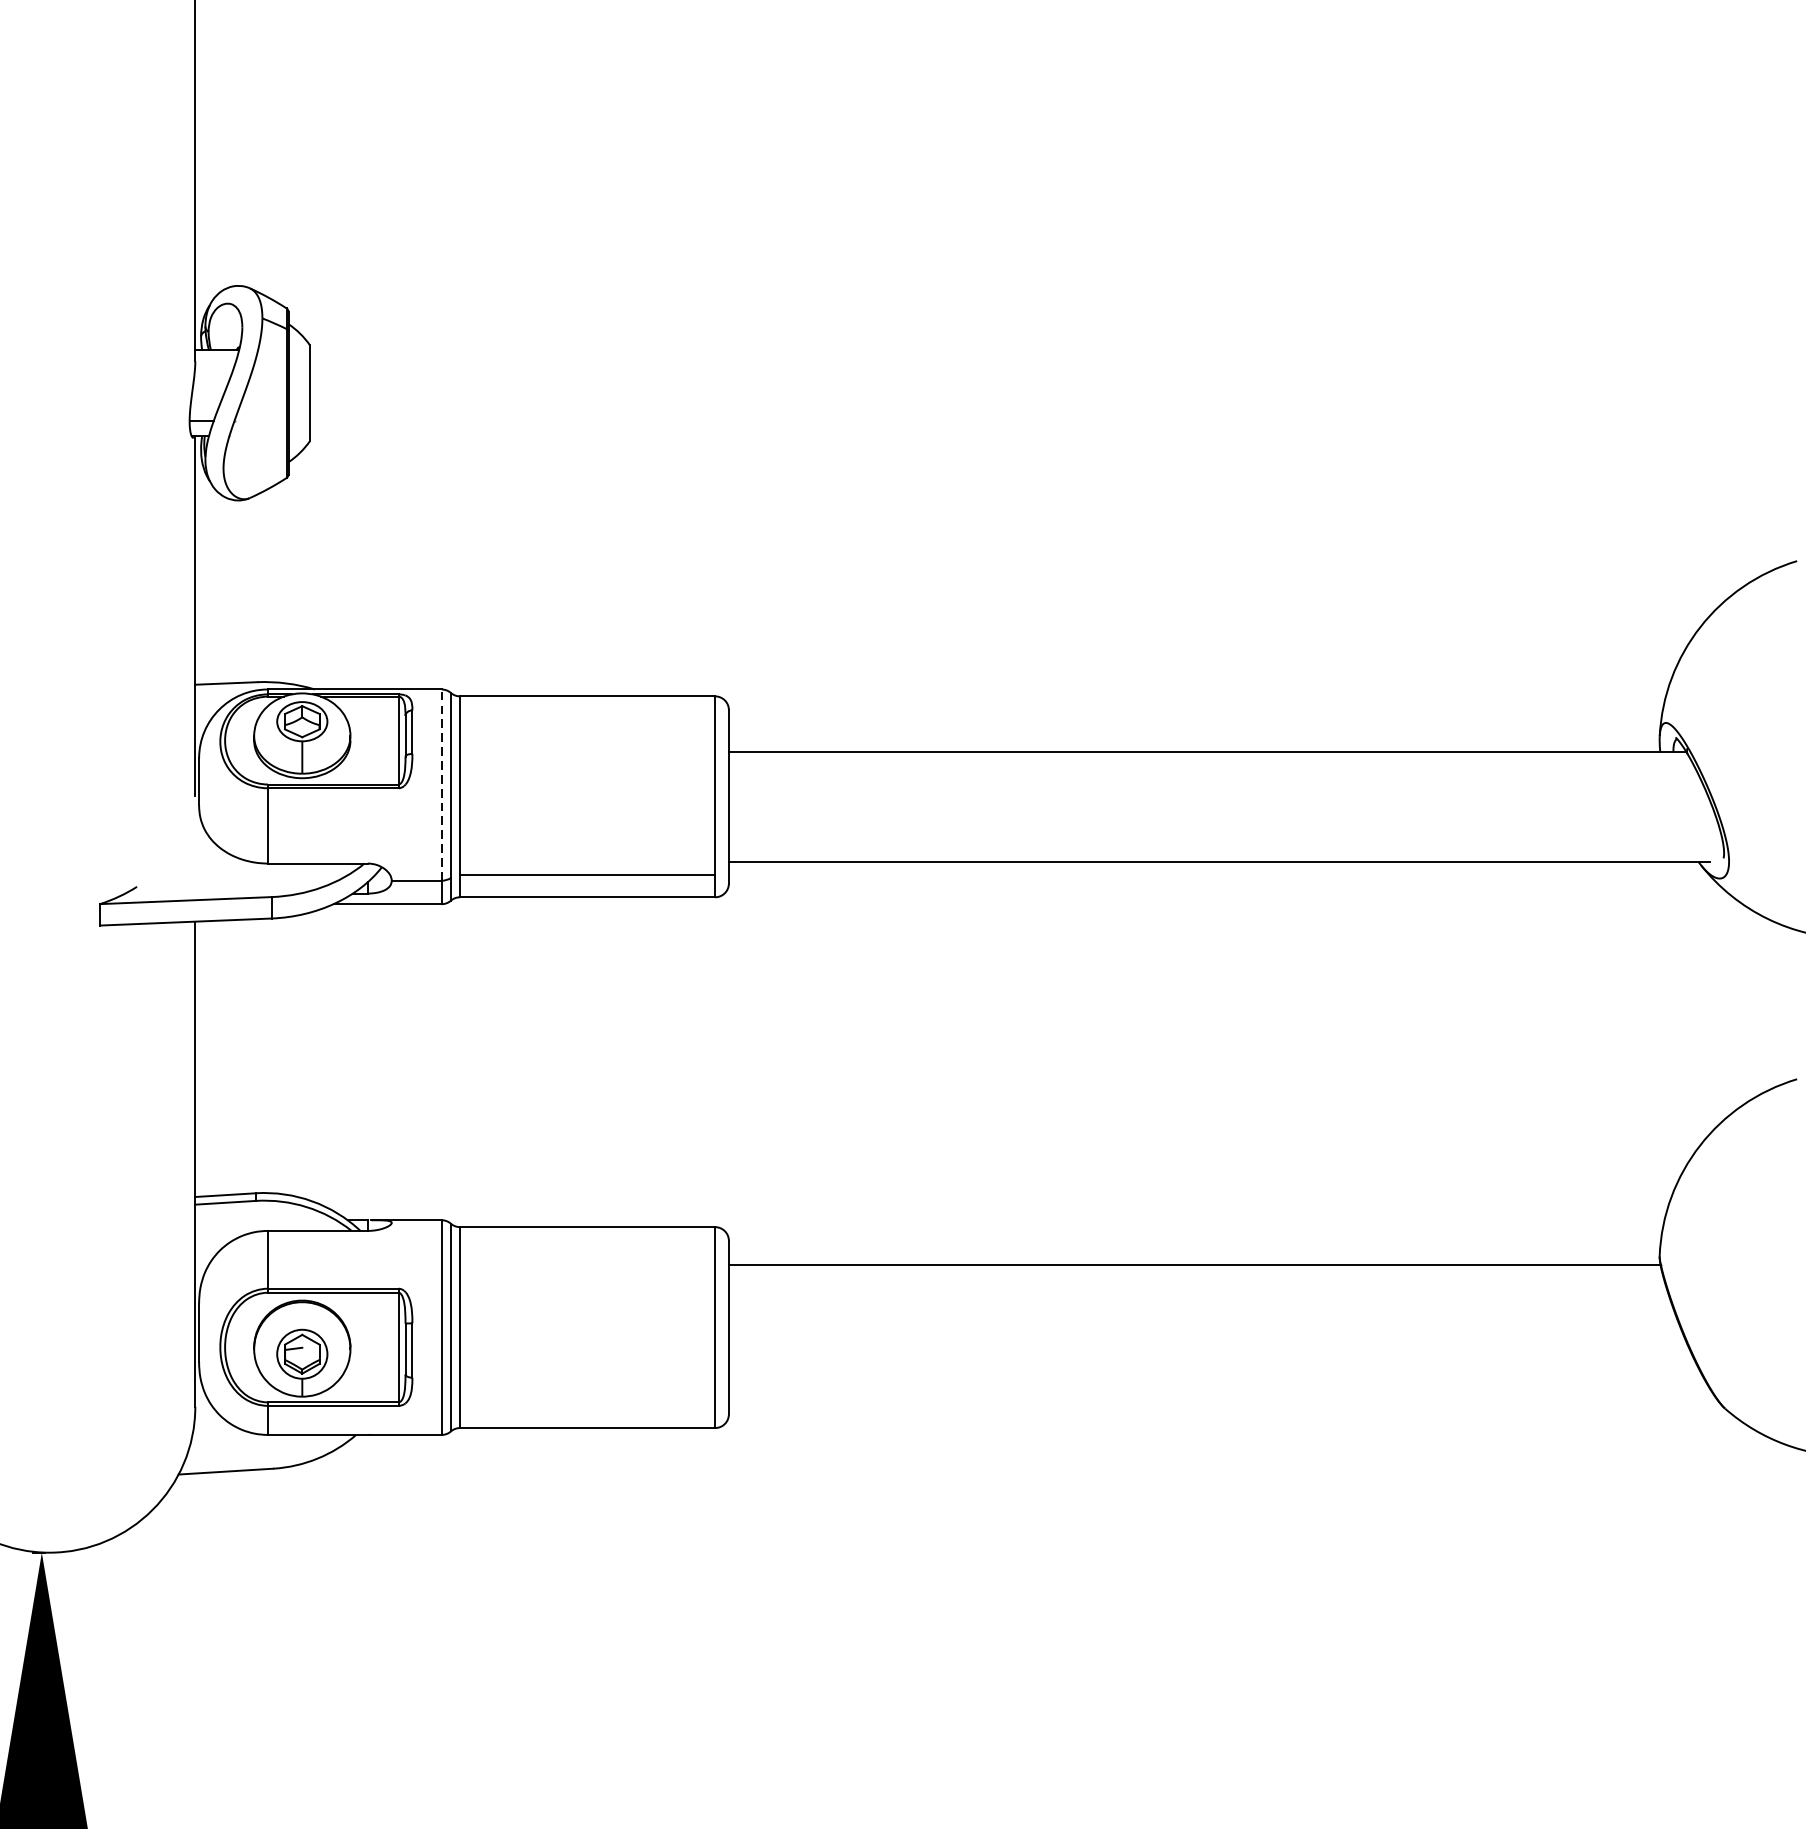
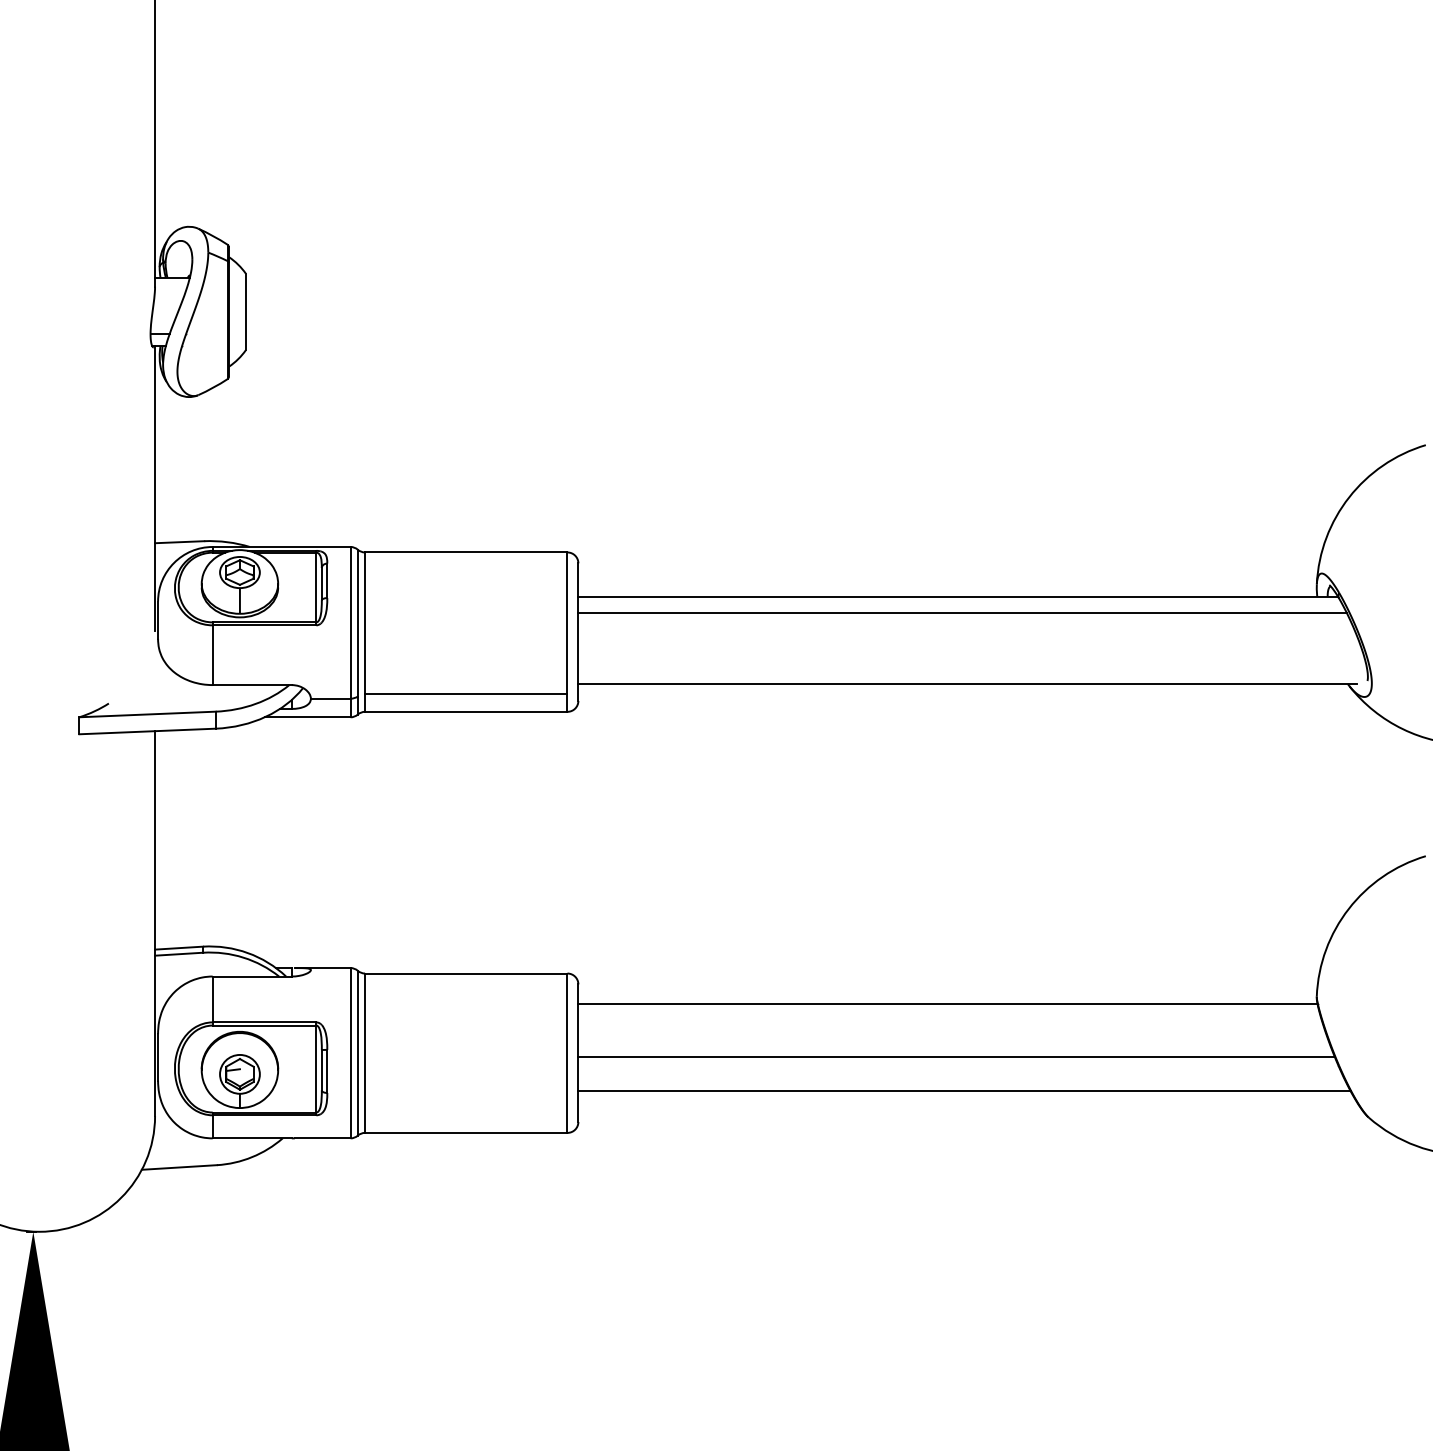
line: (1213, 773) -> (962, 613), added
line: (441, 784) -> (350, 622), dashed -> solid
line: (1205, 1332) -> (956, 1057), added
line: (1215, 1374) -> (964, 1090), added

